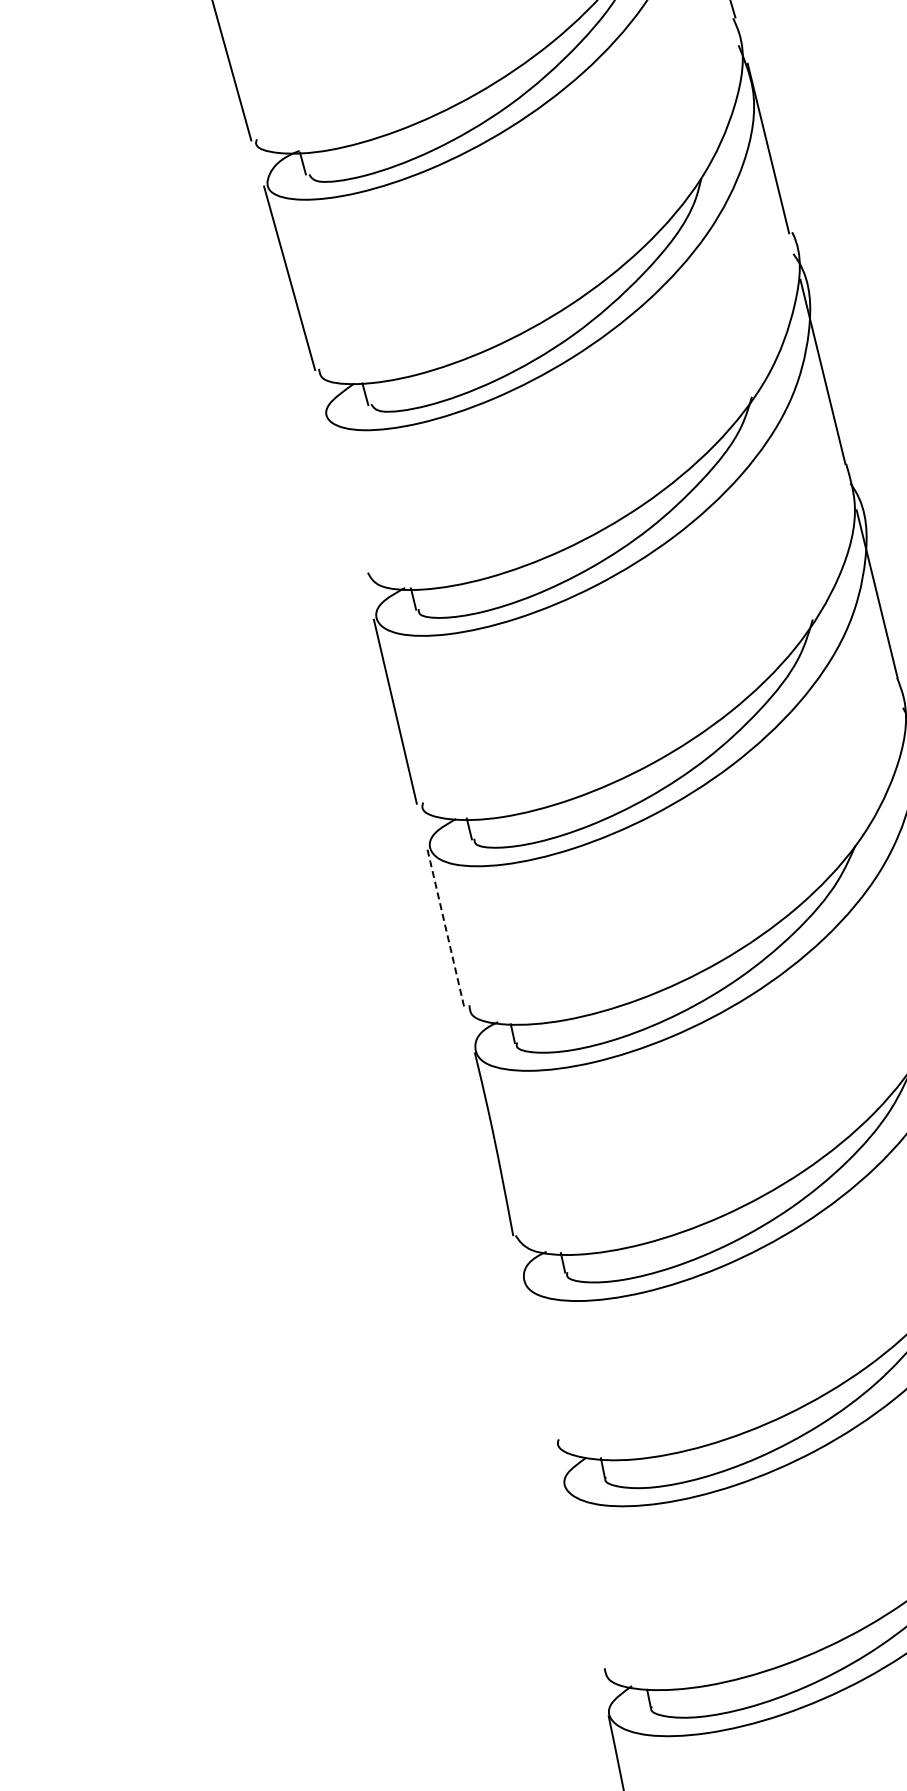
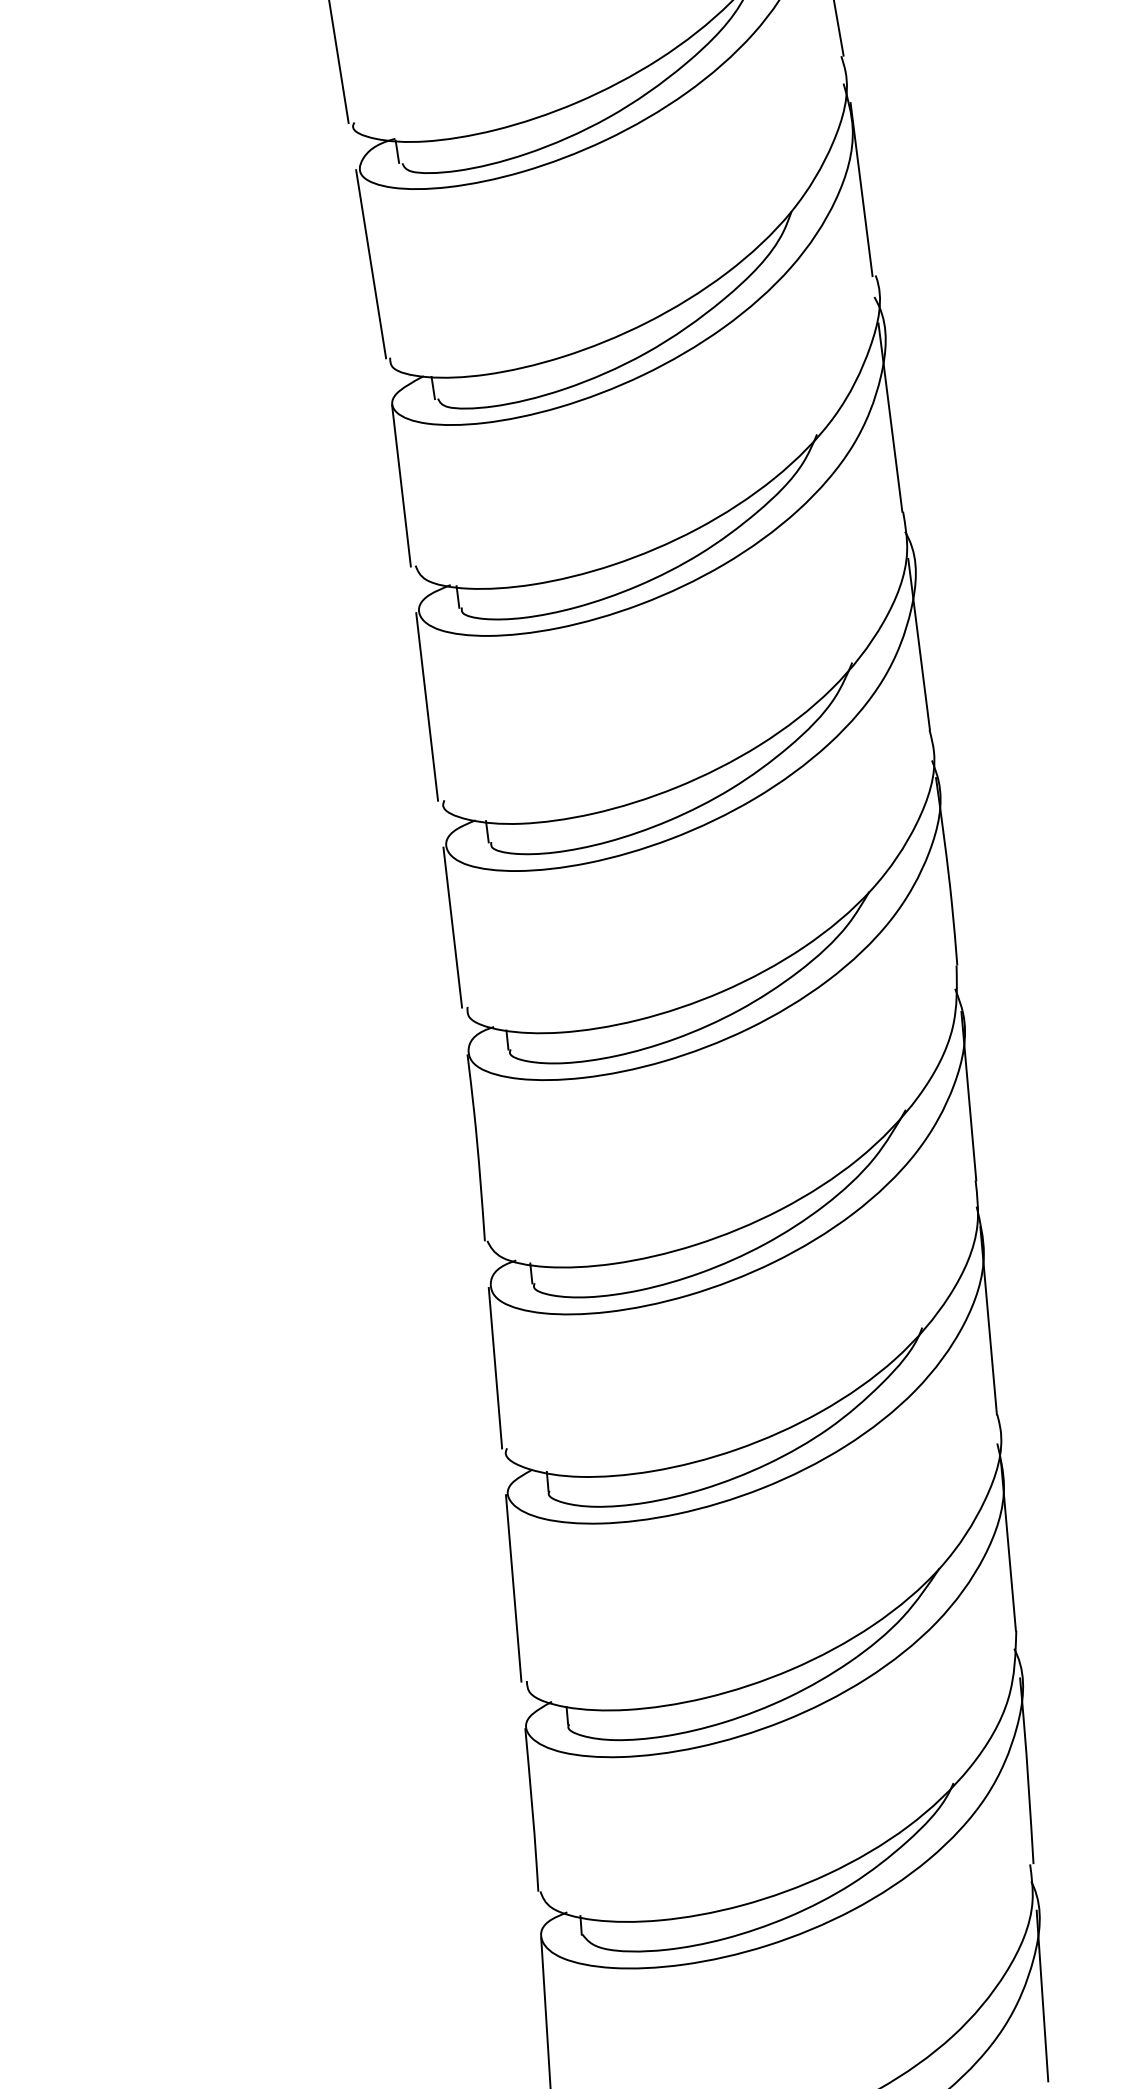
line: (344, 494) -> (401, 485), added
line: (445, 928) -> (452, 927), dashed -> solid
line: (538, 1361) -> (495, 1368), added
line: (580, 1577) -> (513, 1588), added

